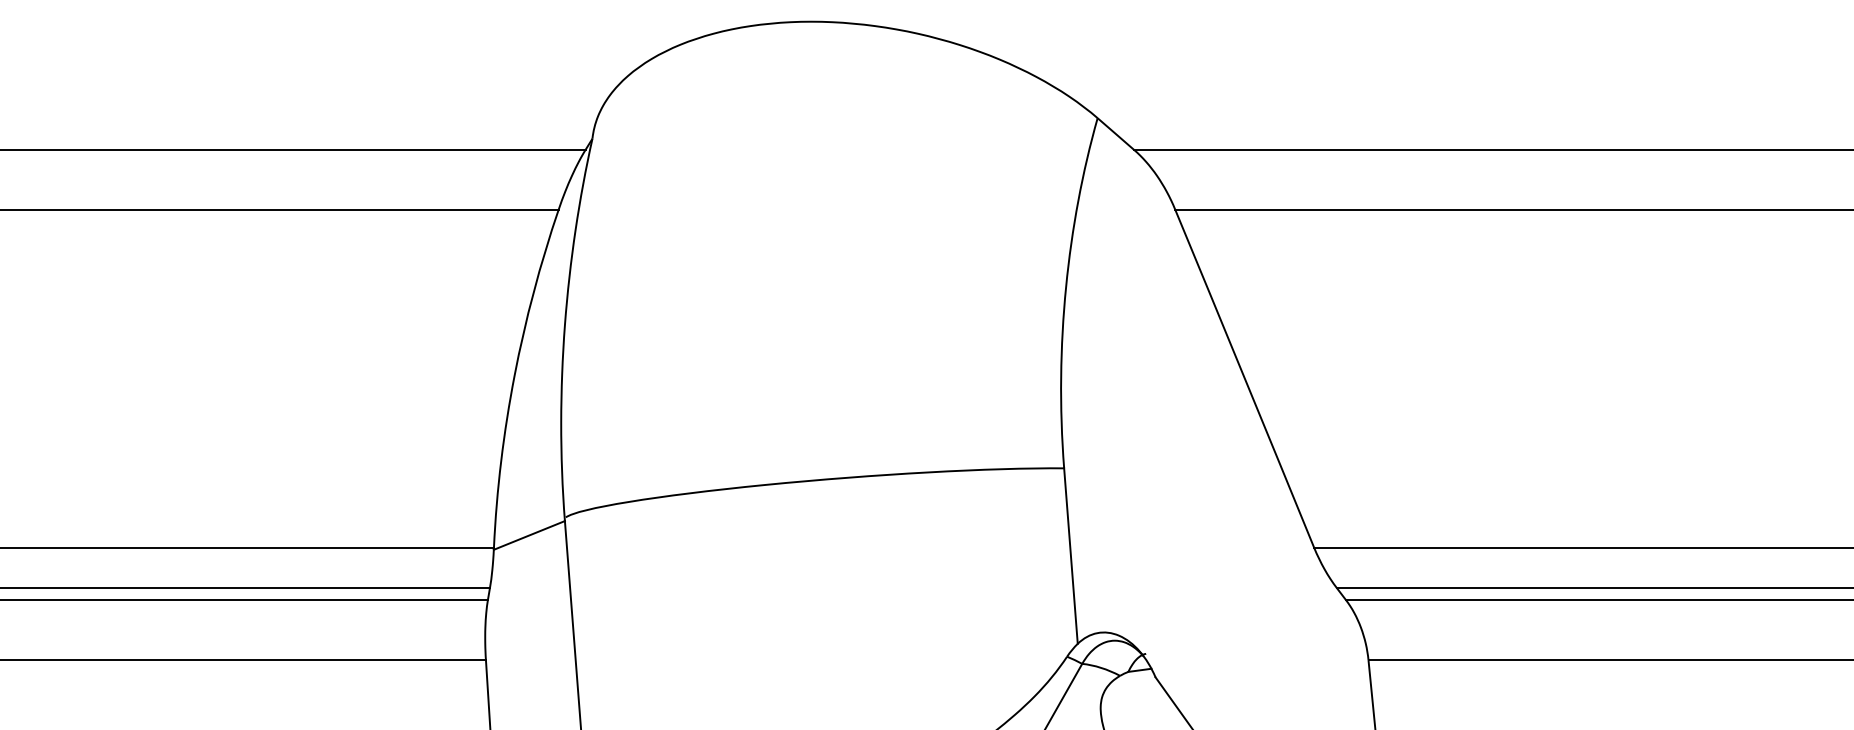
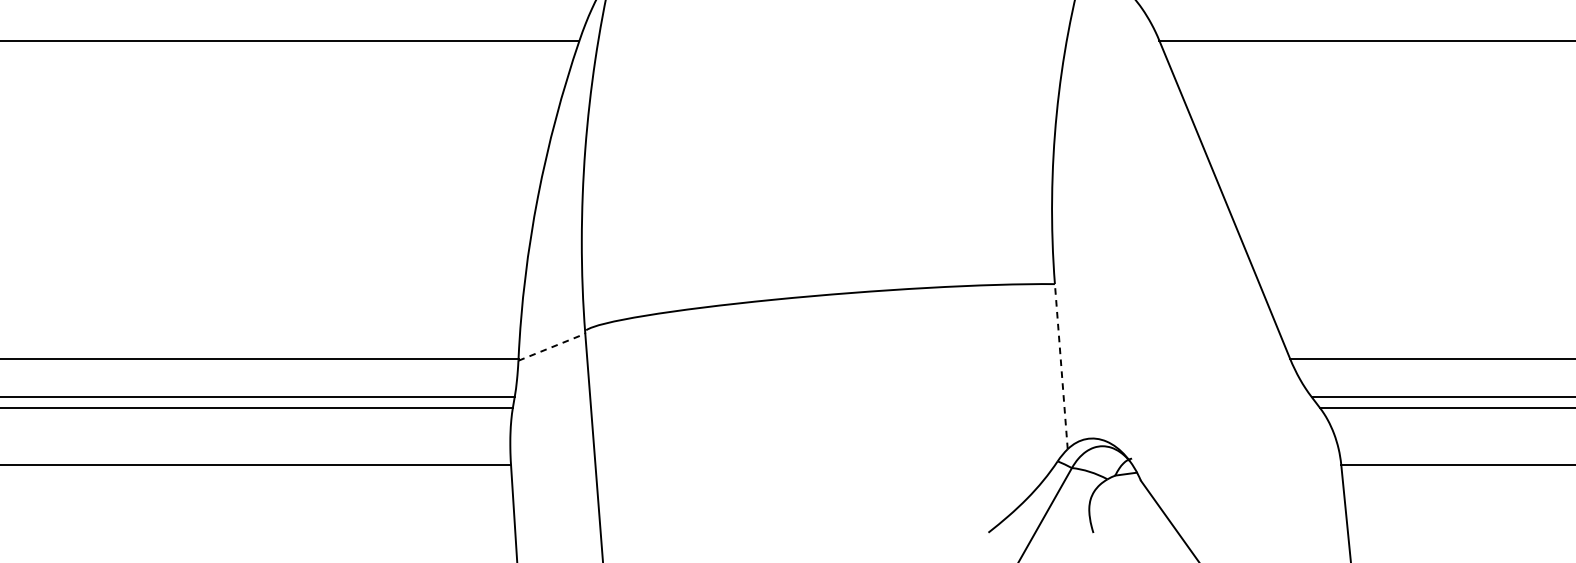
line: (529, 535) -> (551, 347), solid -> dashed
line: (1070, 555) -> (1060, 366), solid -> dashed

